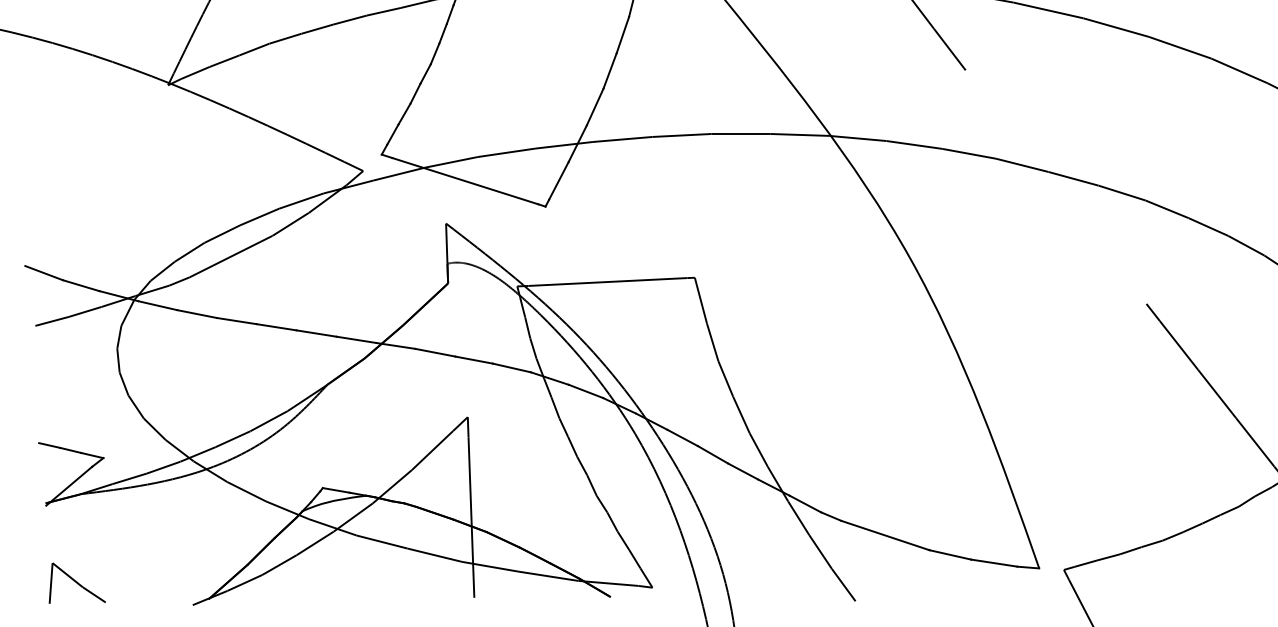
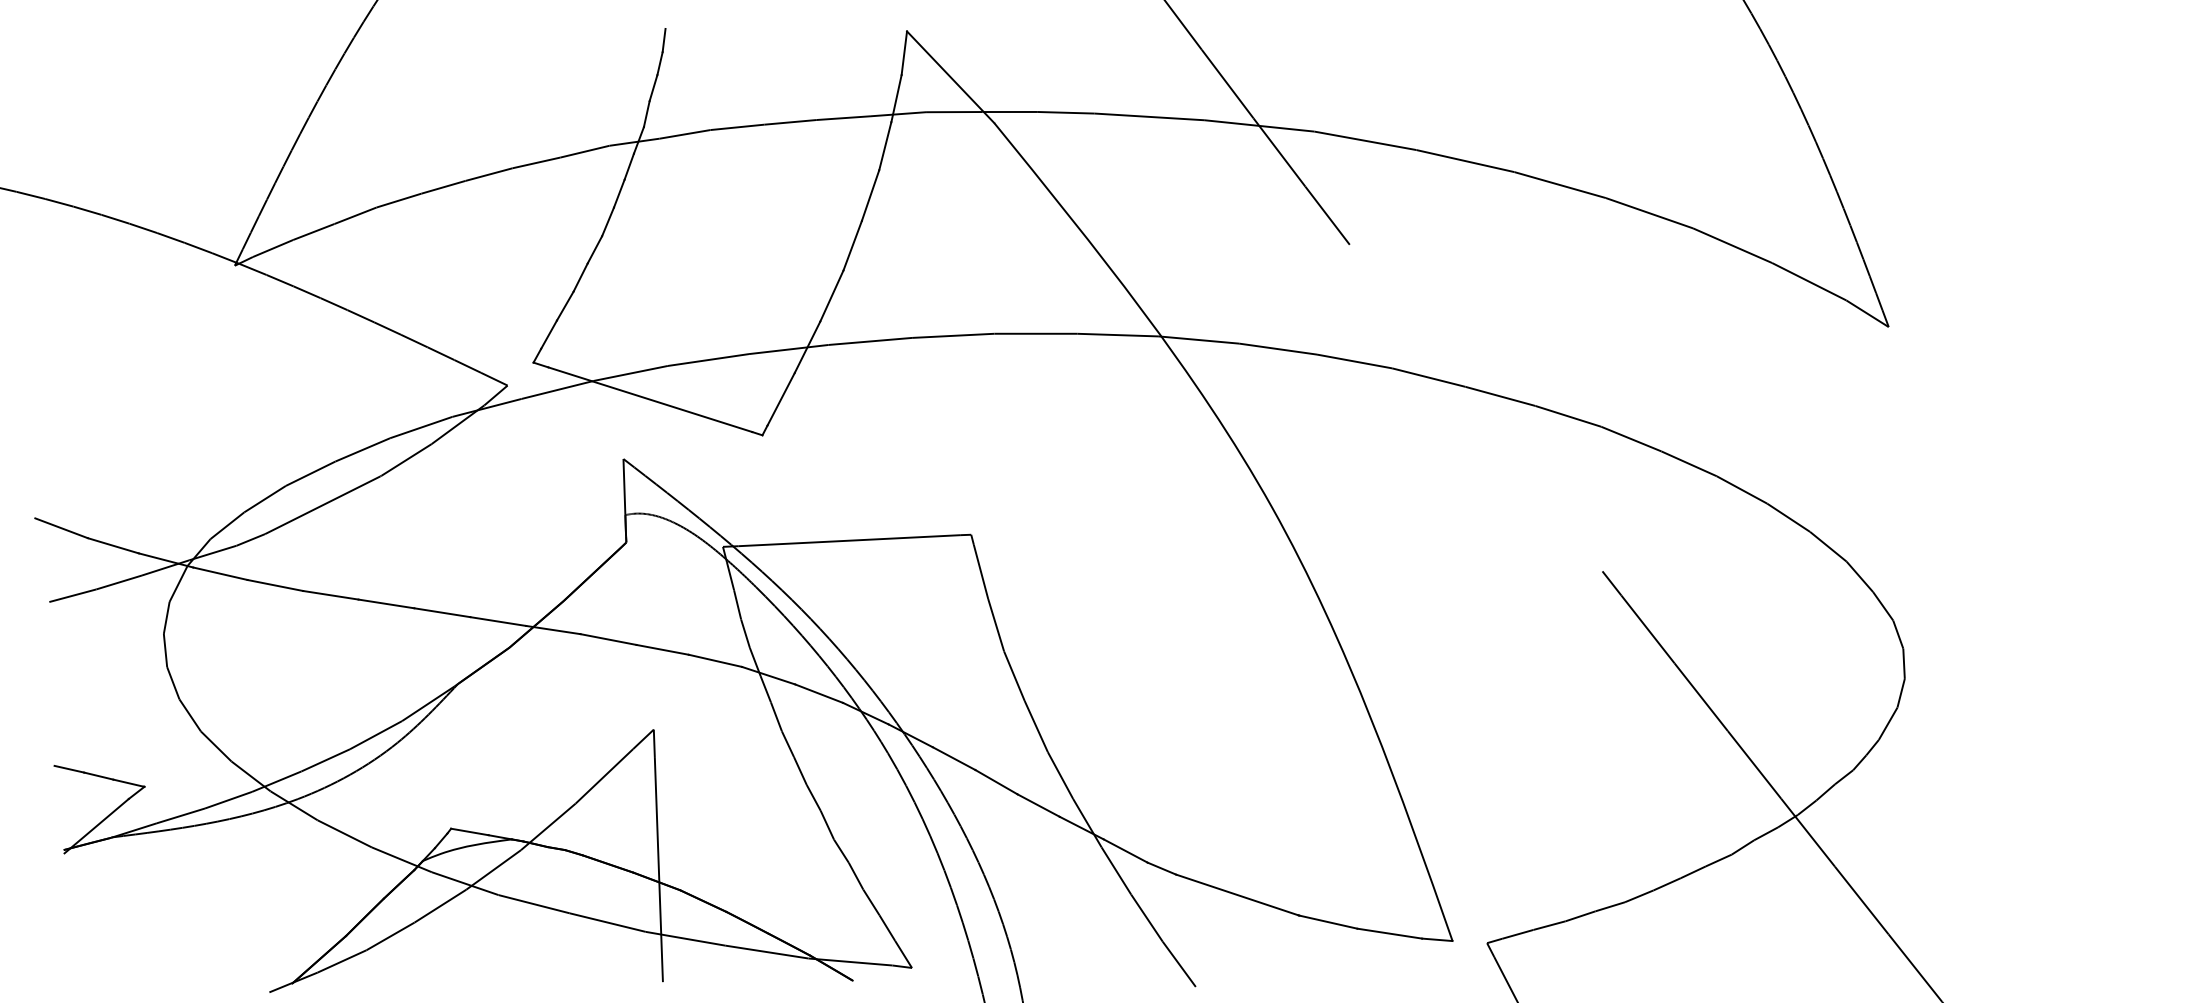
part: (76, 583) -> (107, 961), removed

